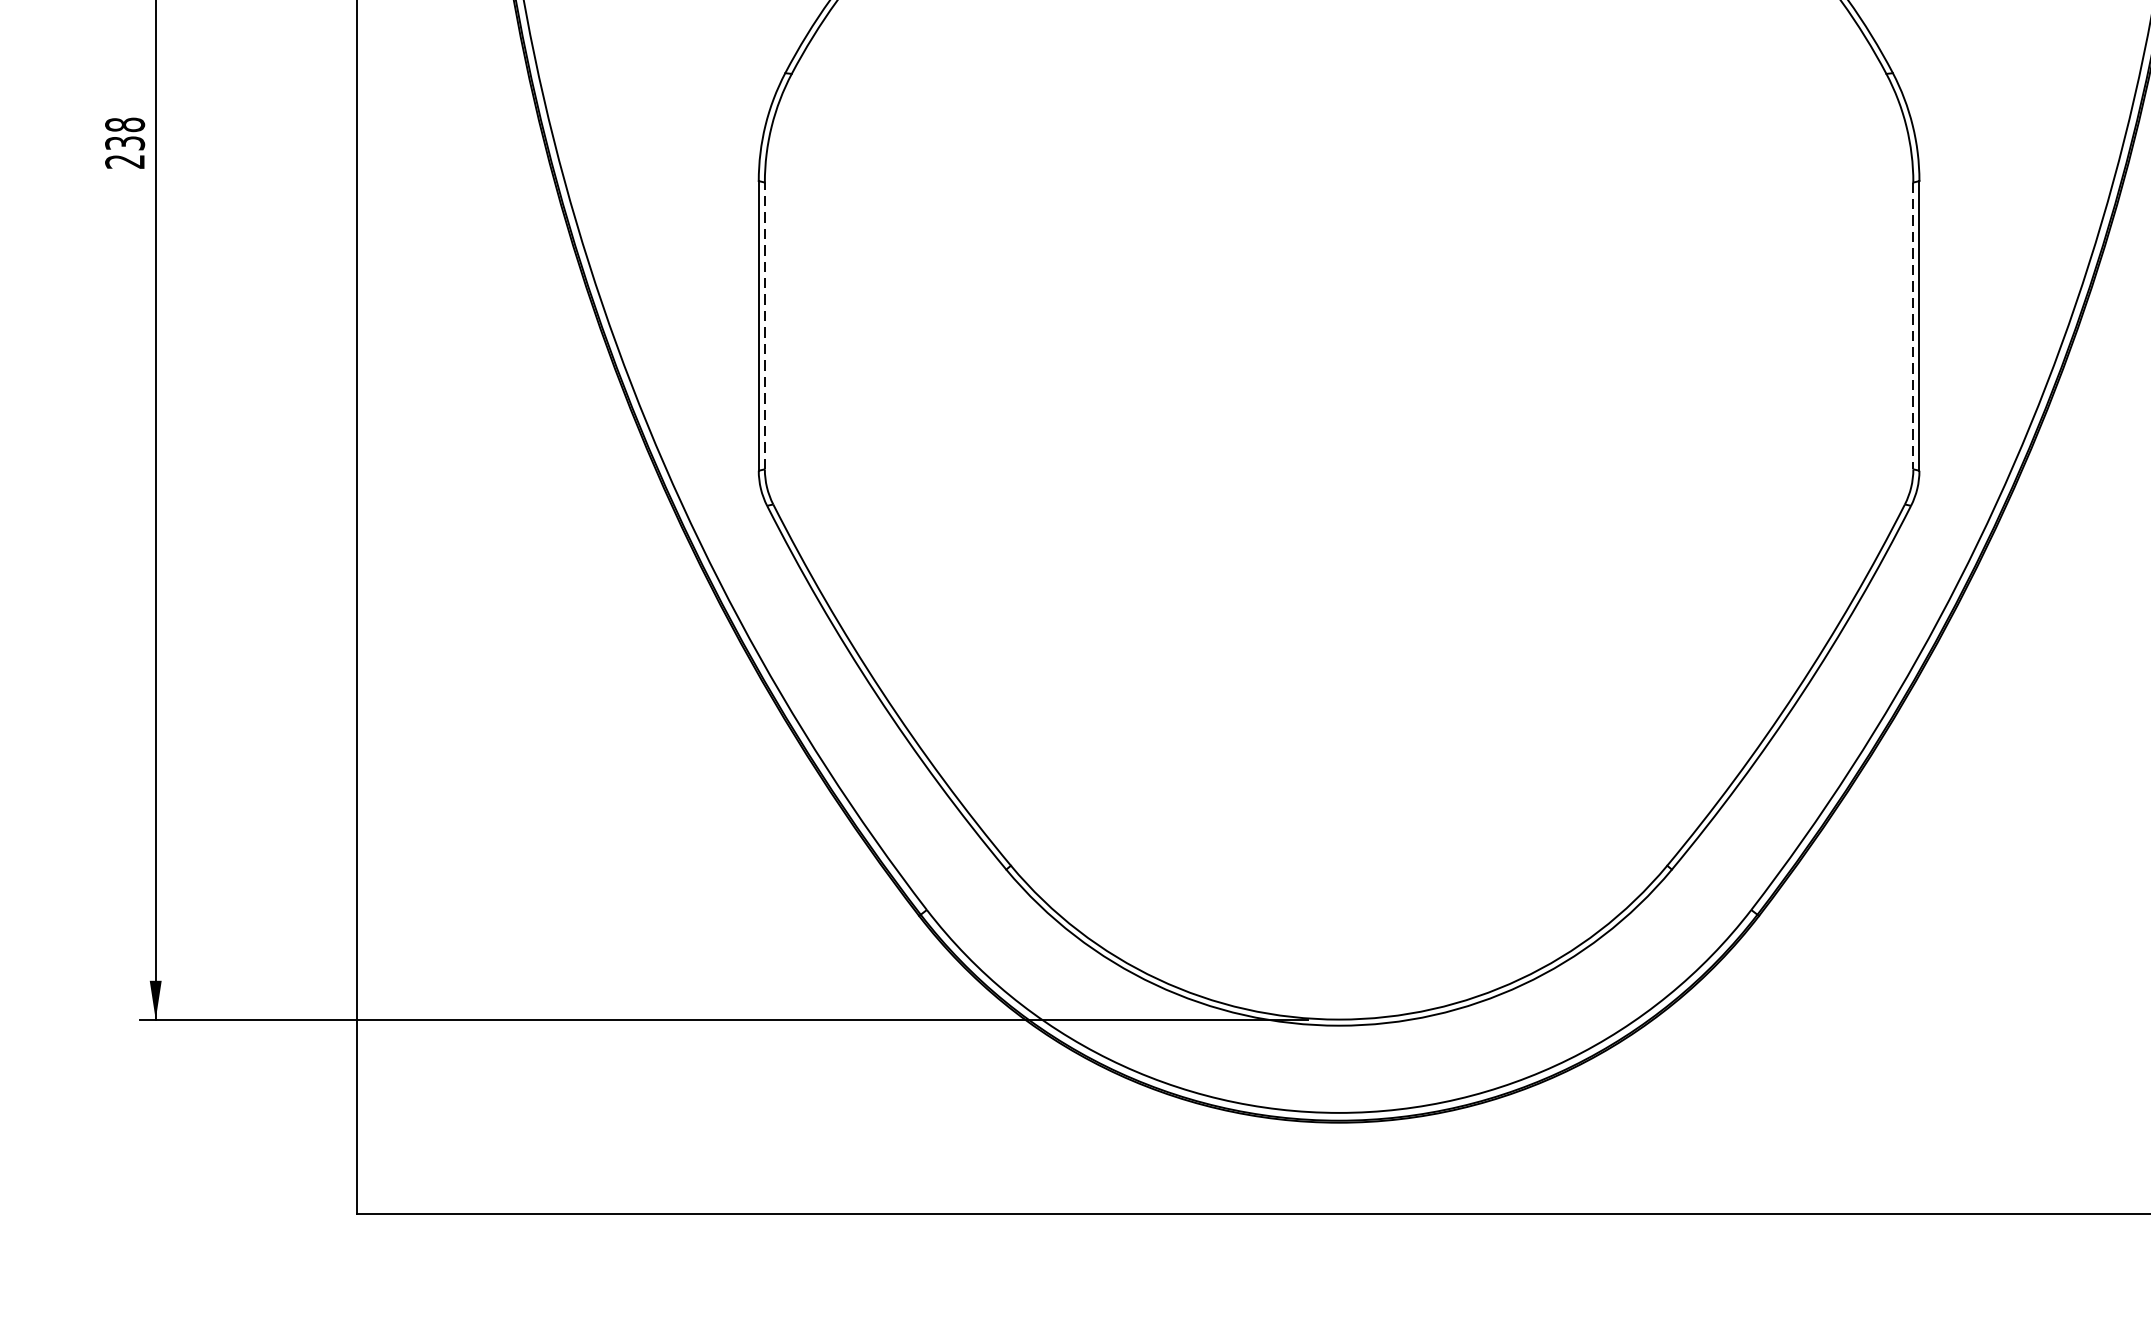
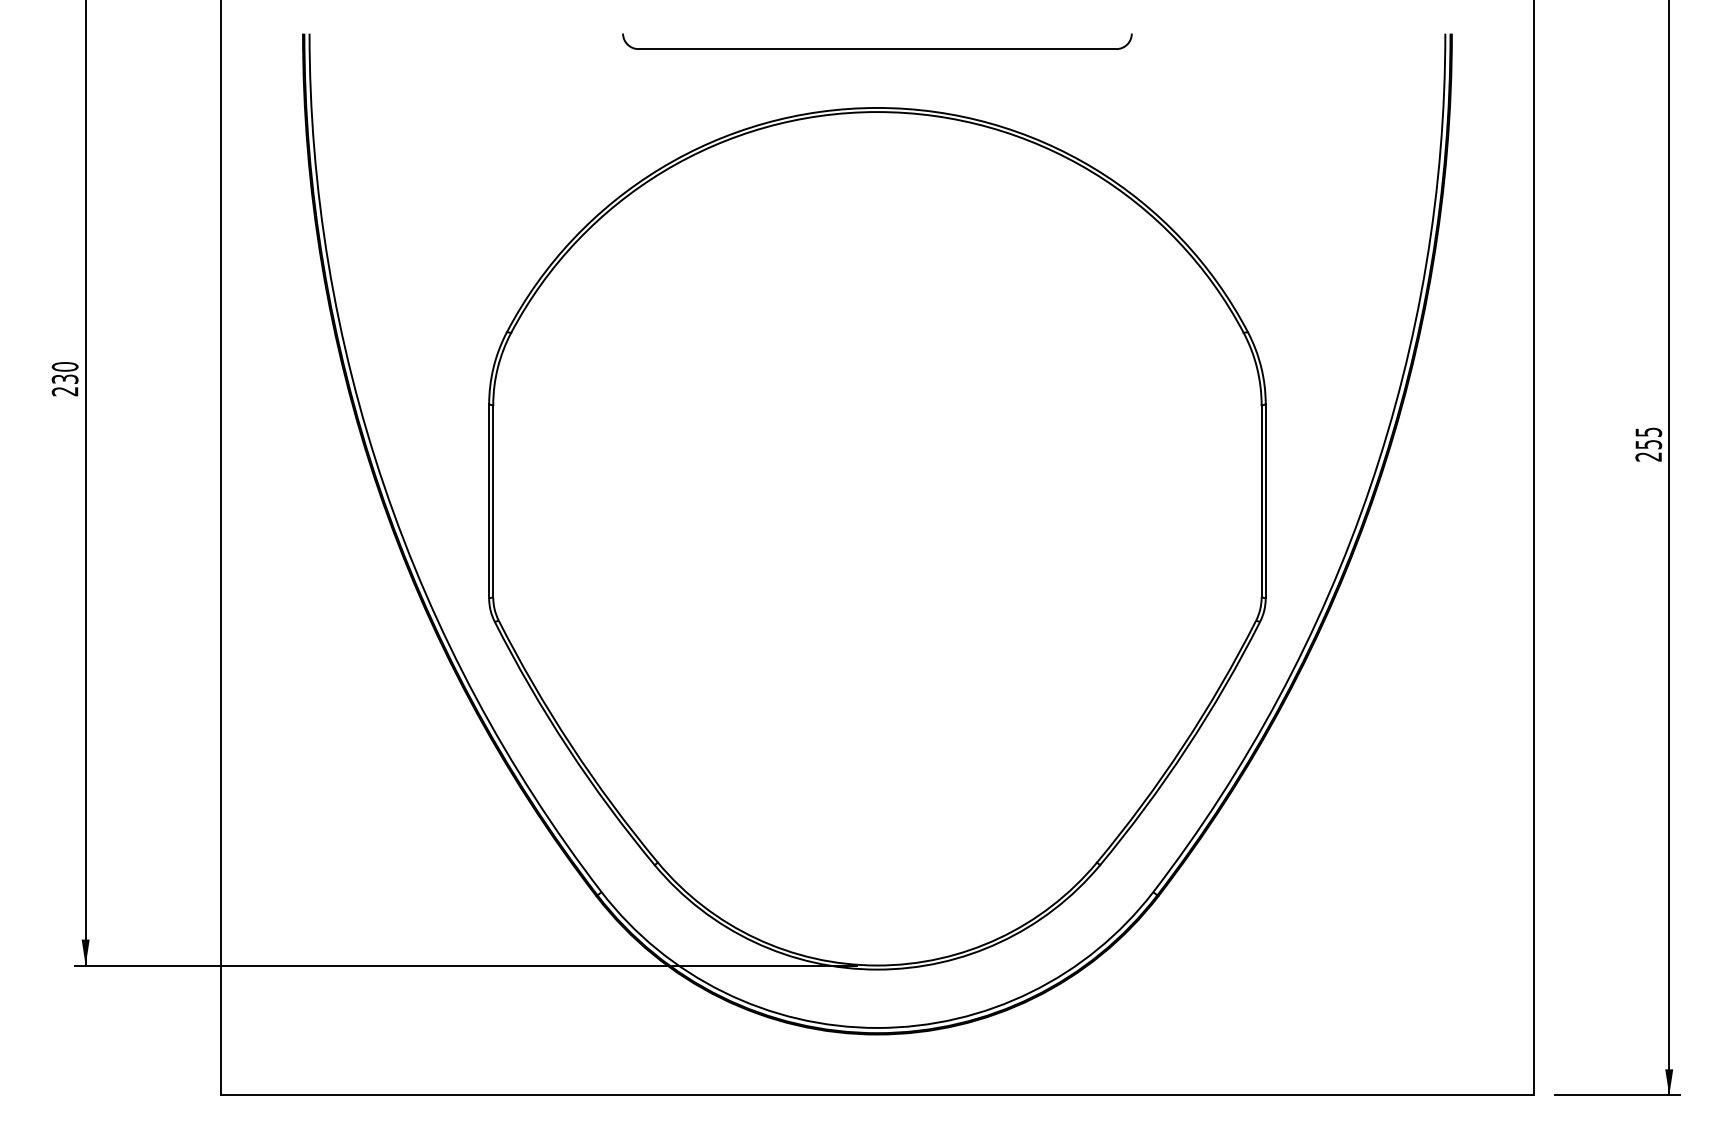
text: (125, 124) -> (65, 366), 238 -> 230
line: (765, 326) -> (493, 501), dashed -> solid
line: (1913, 326) -> (1261, 501), dashed -> solid

